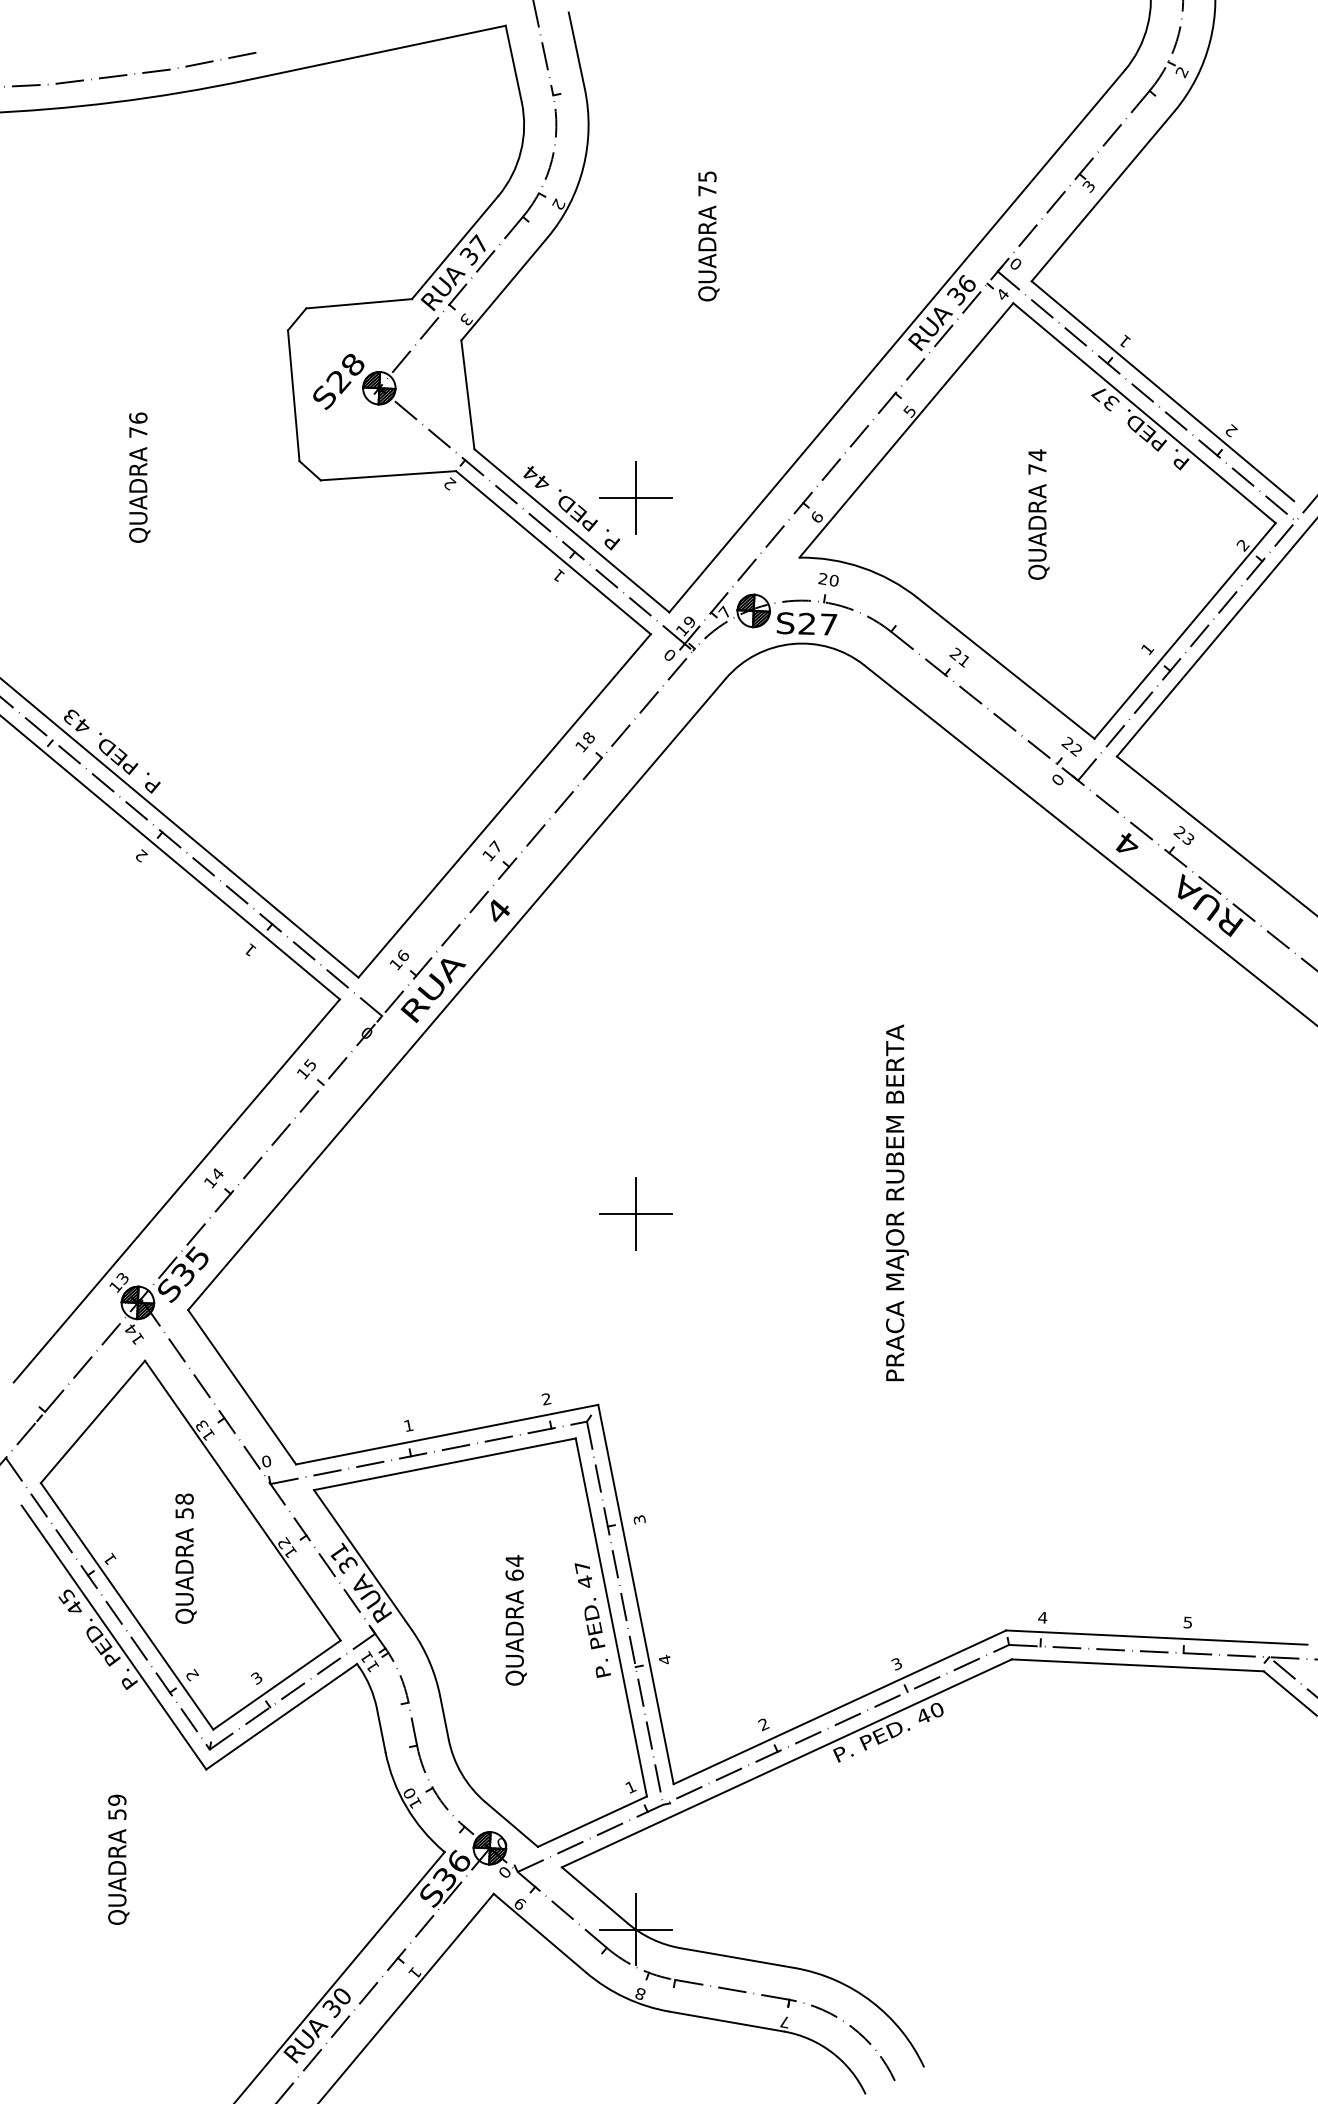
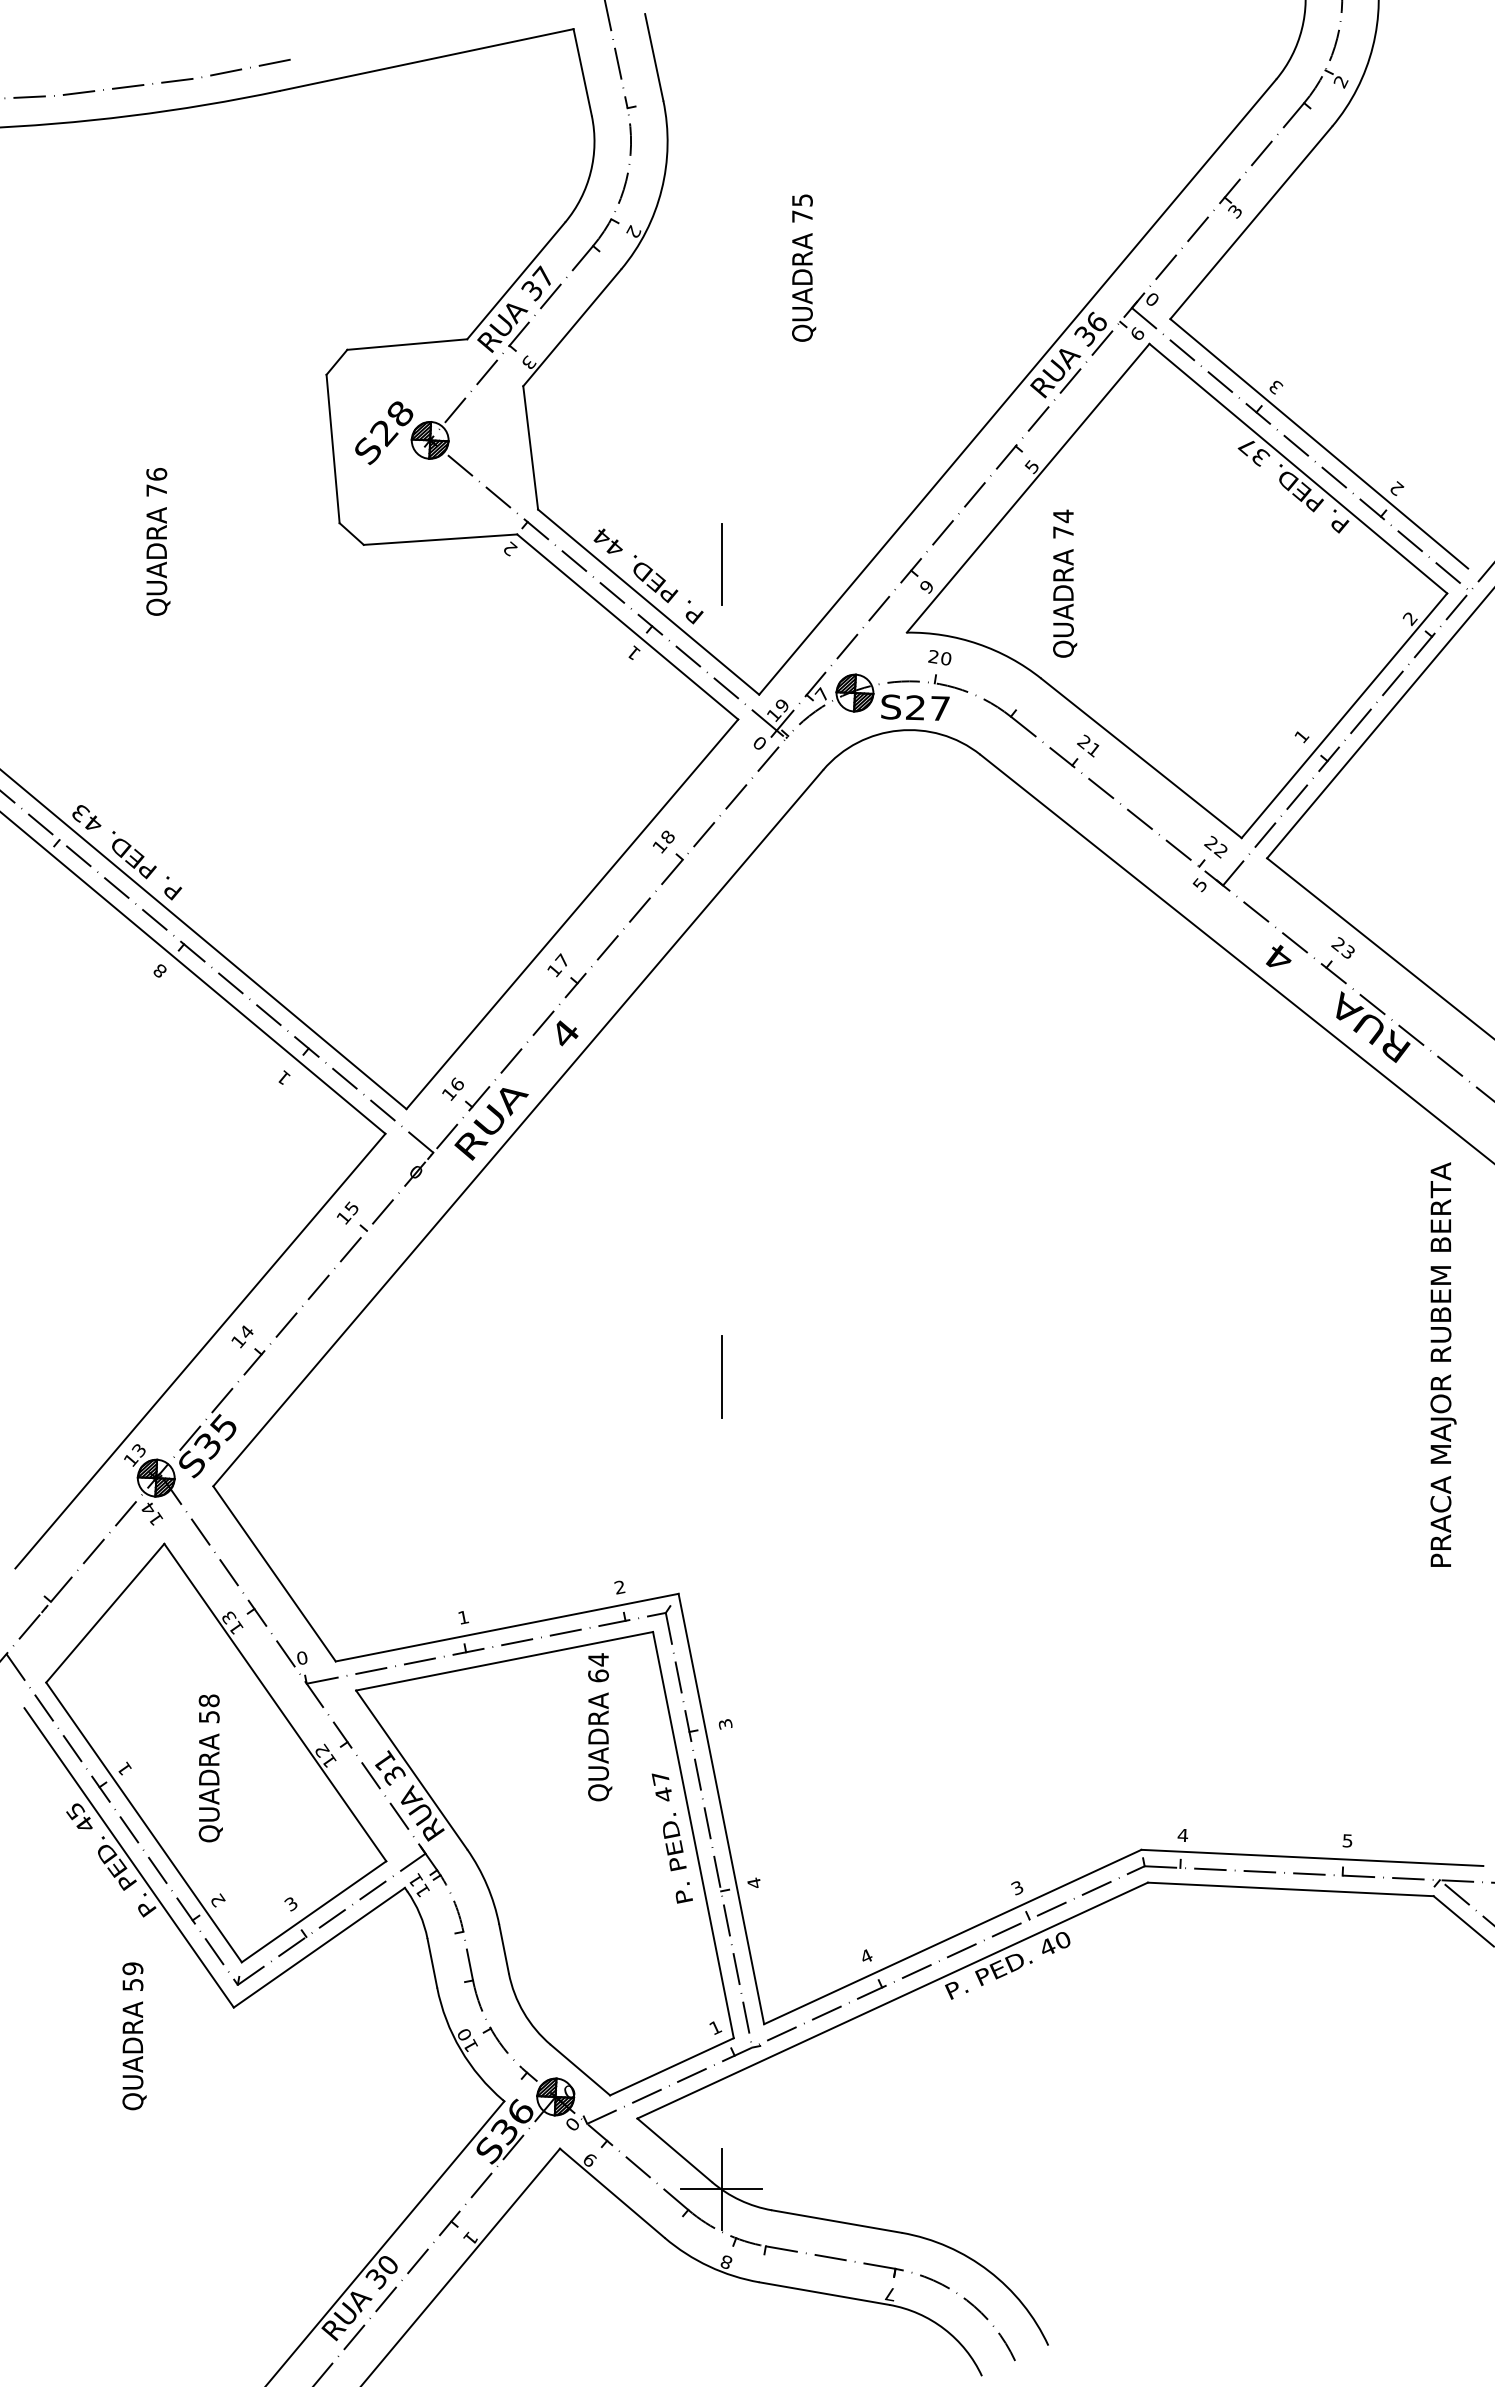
text: (1002, 293) -> (1137, 332), 4 -> 6
text: (1124, 340) -> (1275, 386), 1 -> 3
line: (635, 497) -> (720, 564), removed
text: (1038, 514) -> (1064, 583), moved
text: (816, 517) -> (926, 587), 6 -> 9
text: (1057, 780) -> (1199, 885), 0 -> 5
text: (141, 855) -> (160, 970), 2 -> 8
text: (897, 1202) -> (1443, 1364), moved
line: (635, 1213) -> (720, 1376), removed
text: (515, 1620) -> (599, 1727), moved
text: (763, 1724) -> (866, 1956), 2 -> 4
text: (118, 1859) -> (134, 2035), moved

